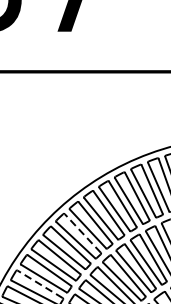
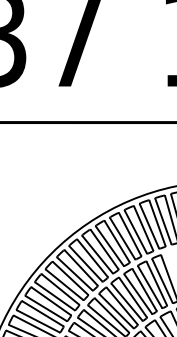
line: (83, 232) -> (81, 267), dashed -> solid
line: (39, 284) -> (42, 313), dashed -> solid

